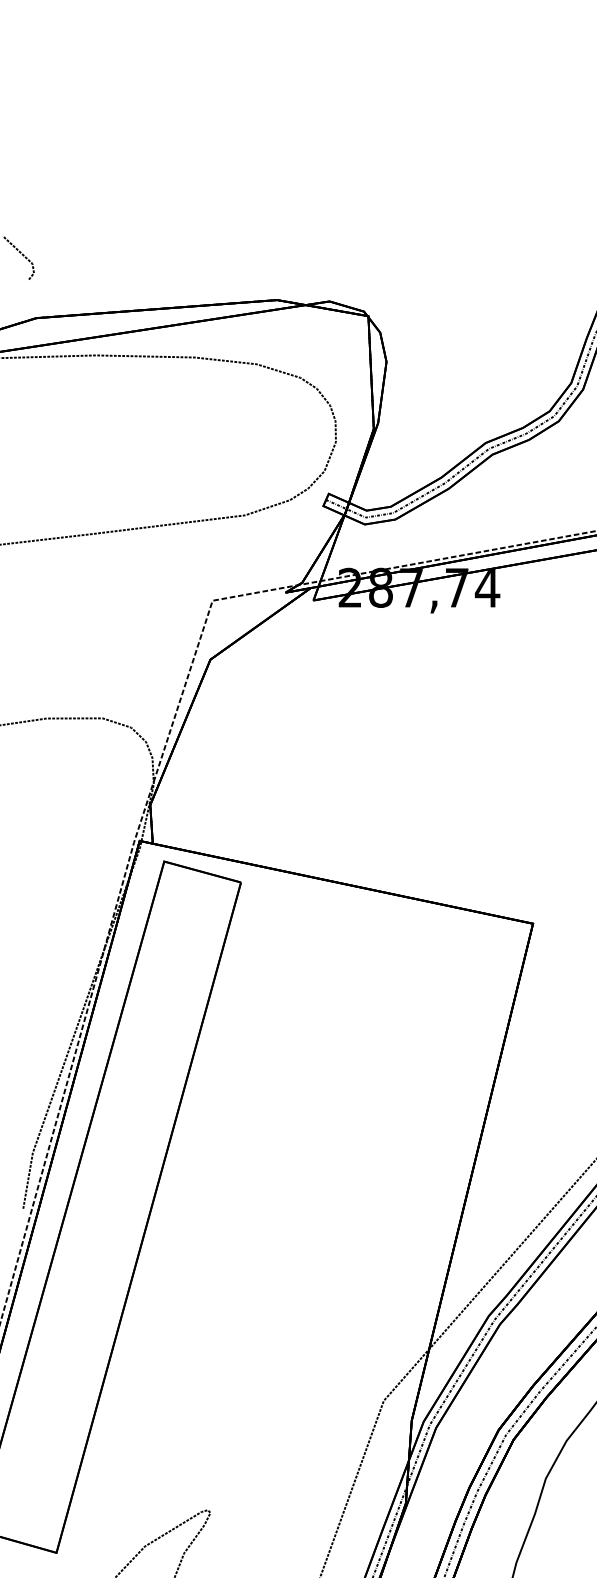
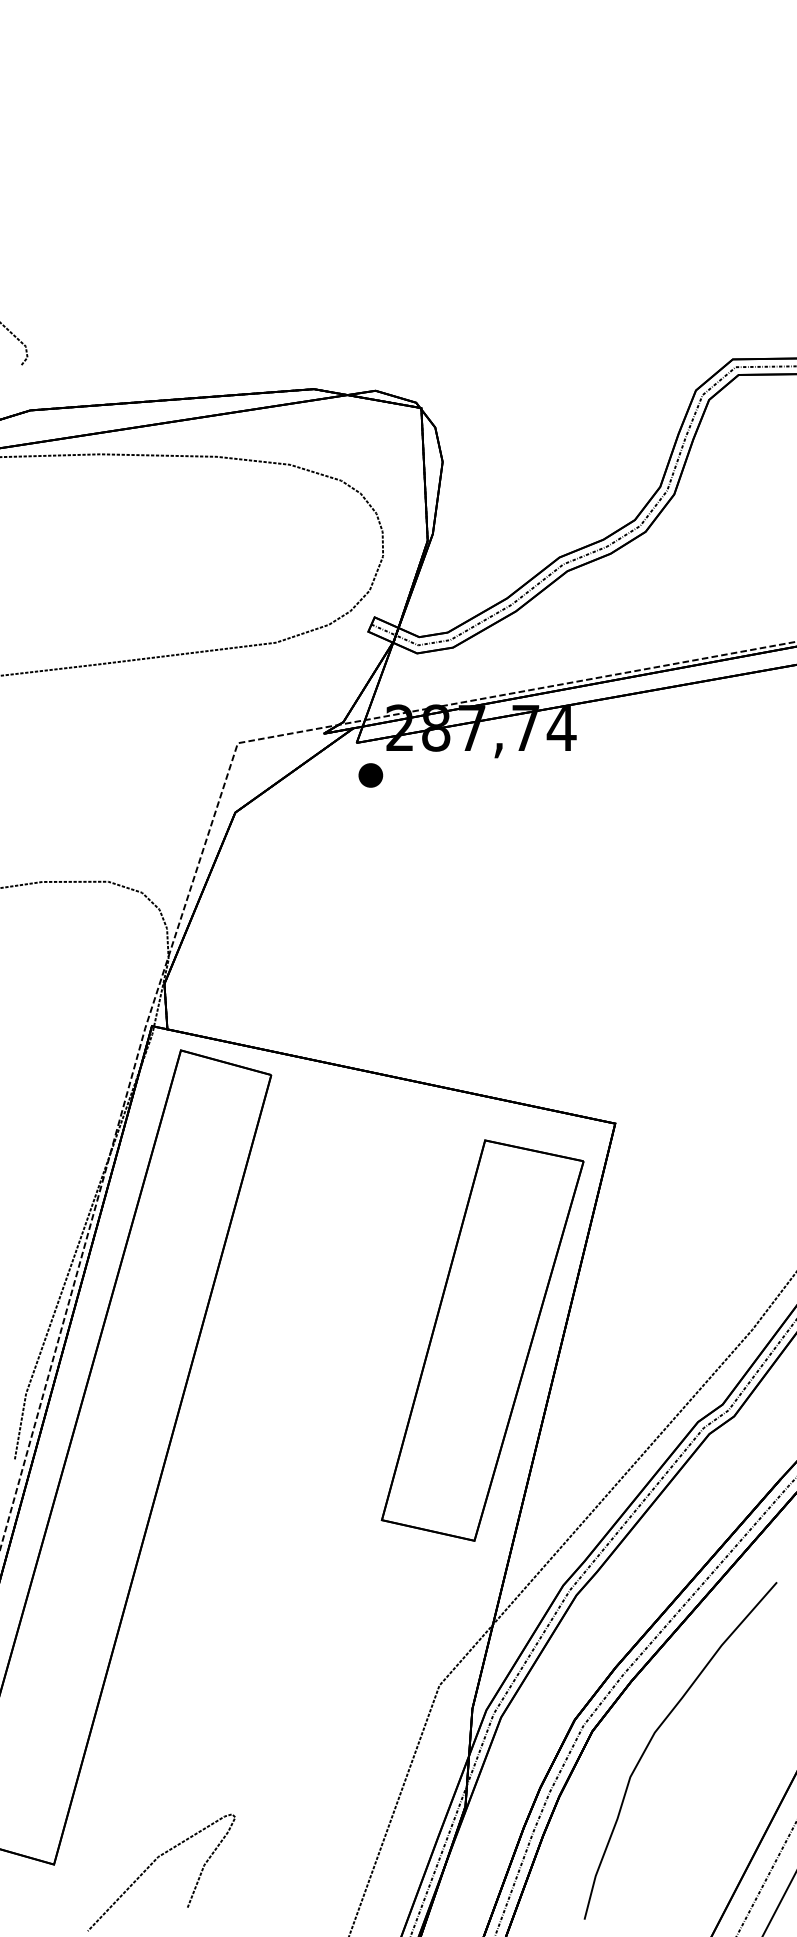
part: (325, 628) -> (370, 775), added
part: (420, 1107) -> (482, 1340), added

